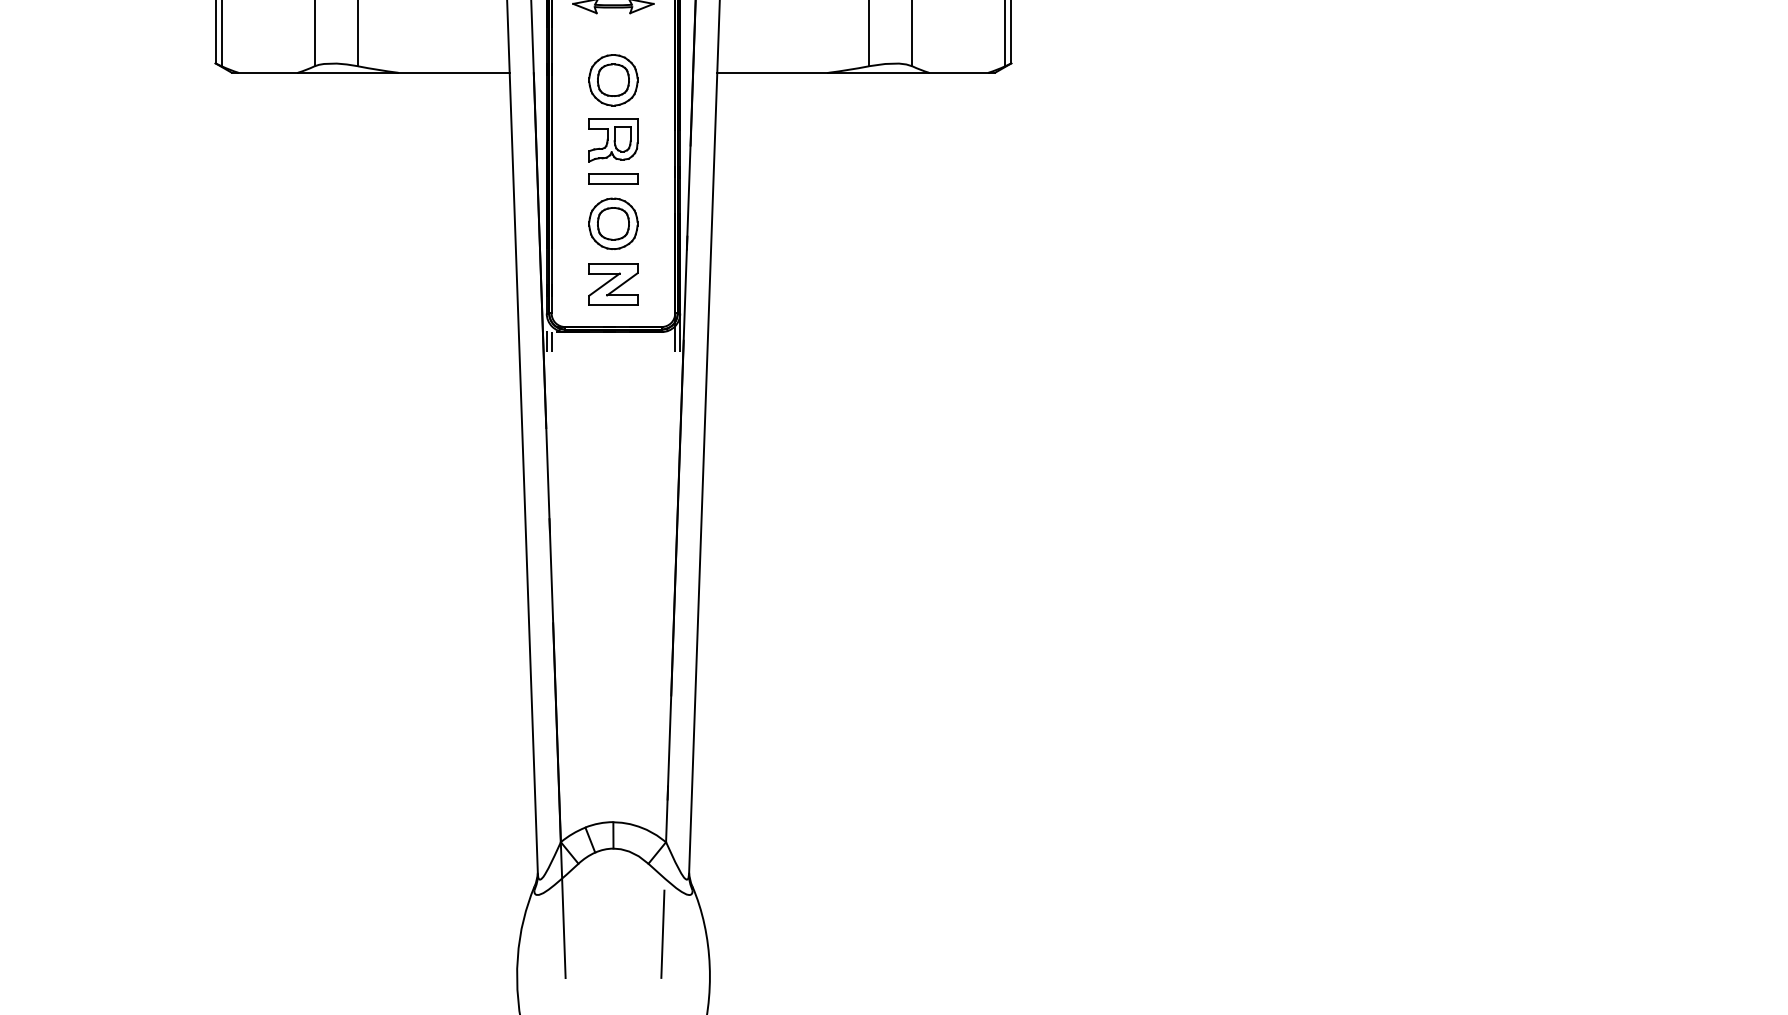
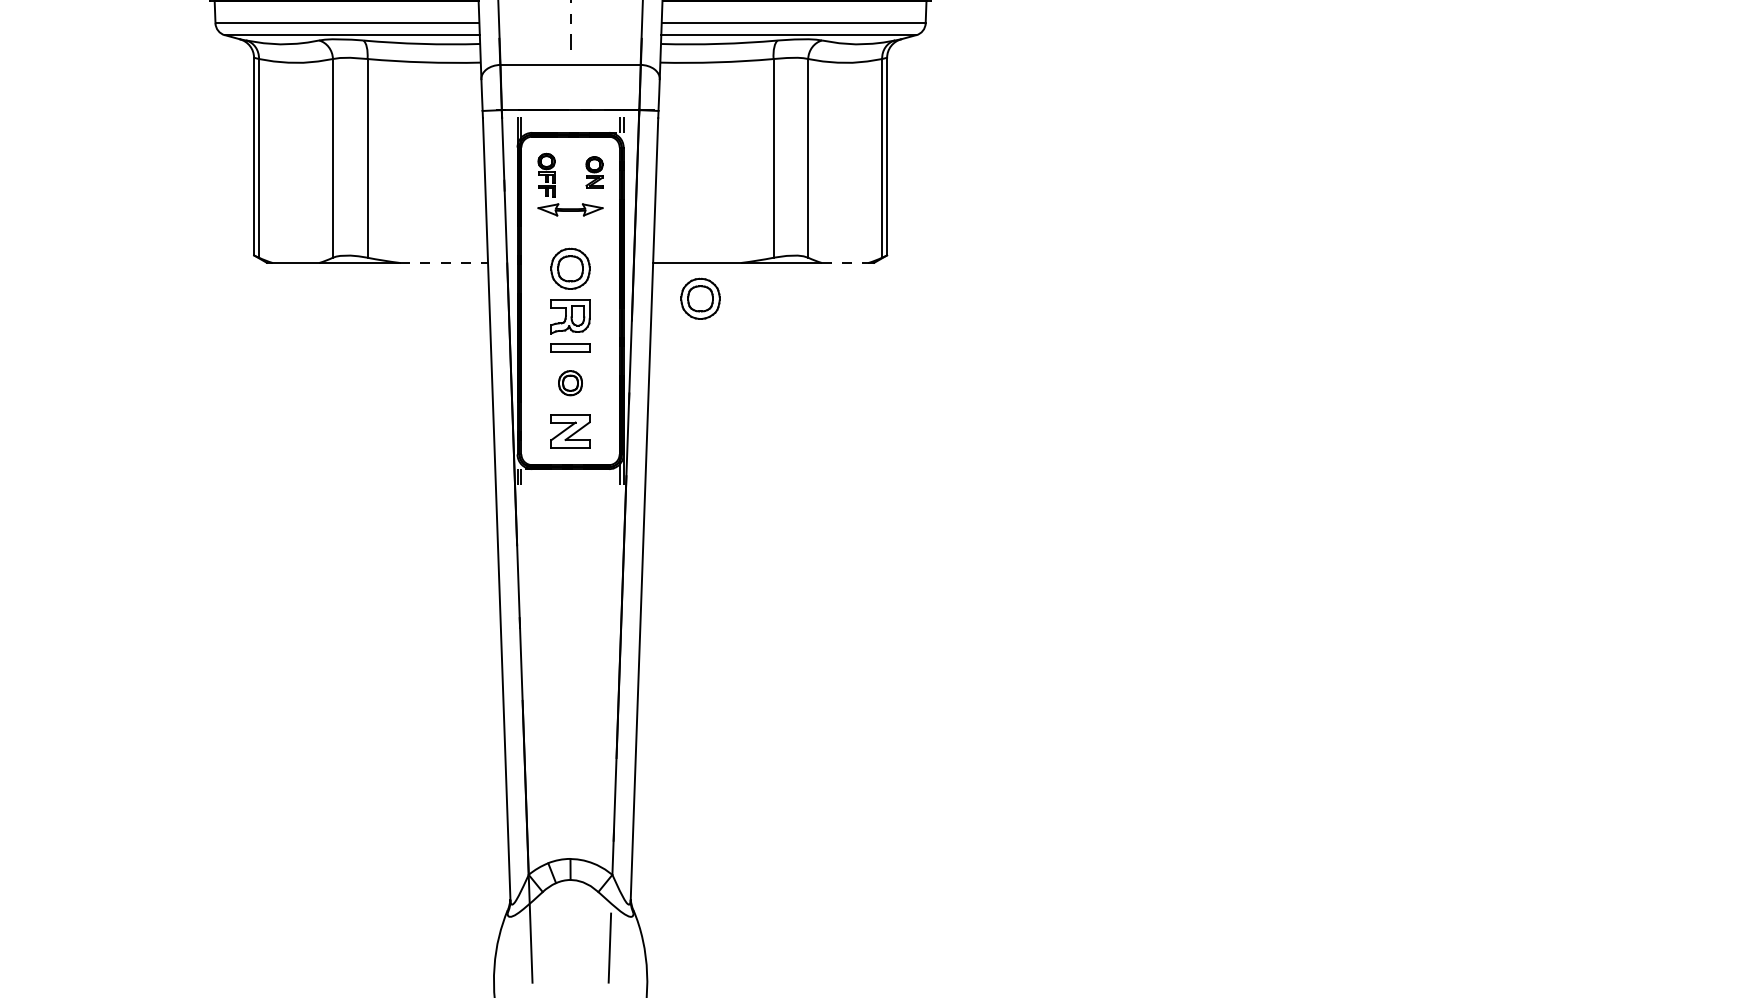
line: (454, 72) -> (444, 262), solid -> dashed
line: (959, 72) -> (845, 262), solid -> dashed
part: (776, 117) -> (700, 298), added
part: (613, 224) -> (570, 383), size x0.6

